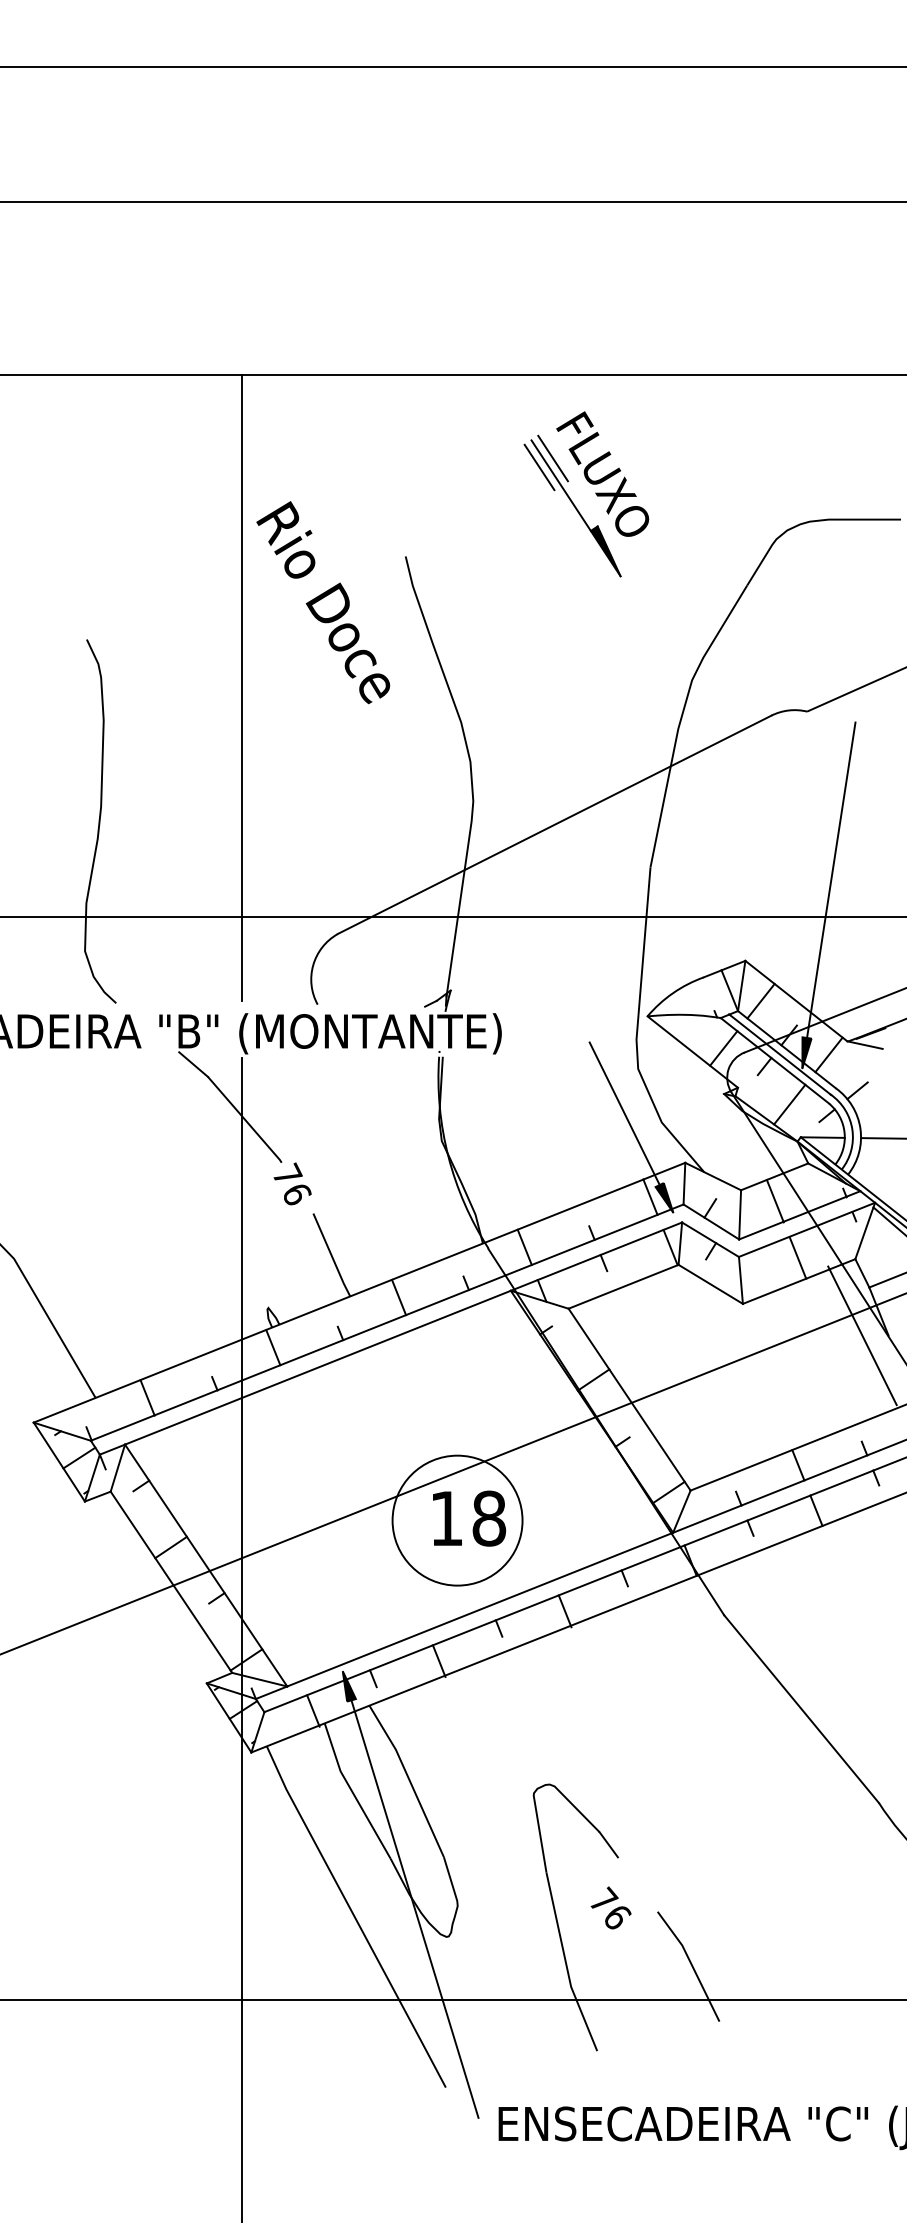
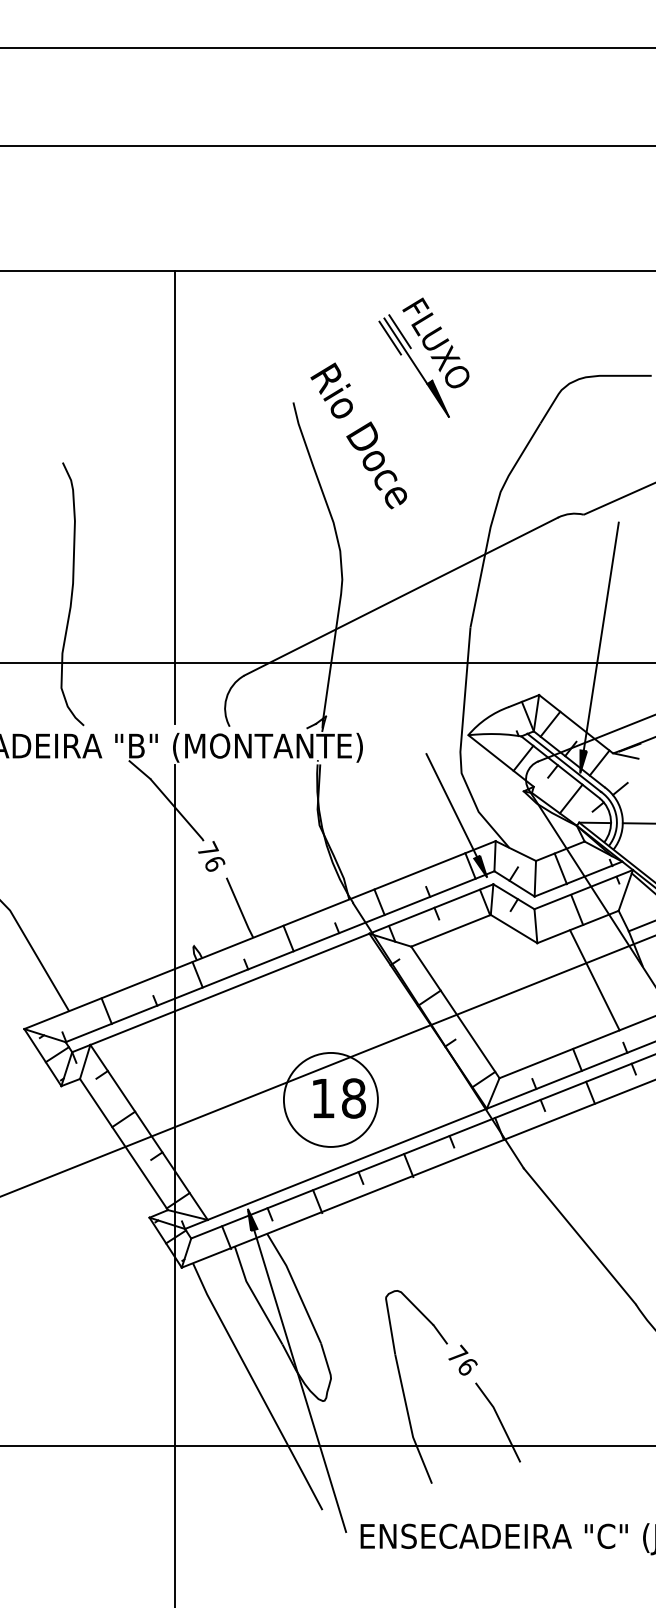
text: (322, 602) -> (358, 435), moved
line: (861, 1336) -> (594, 980), moved
text: (610, 1907) -> (462, 1359), moved

